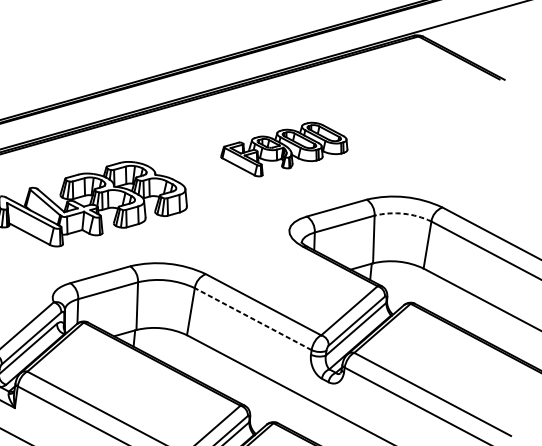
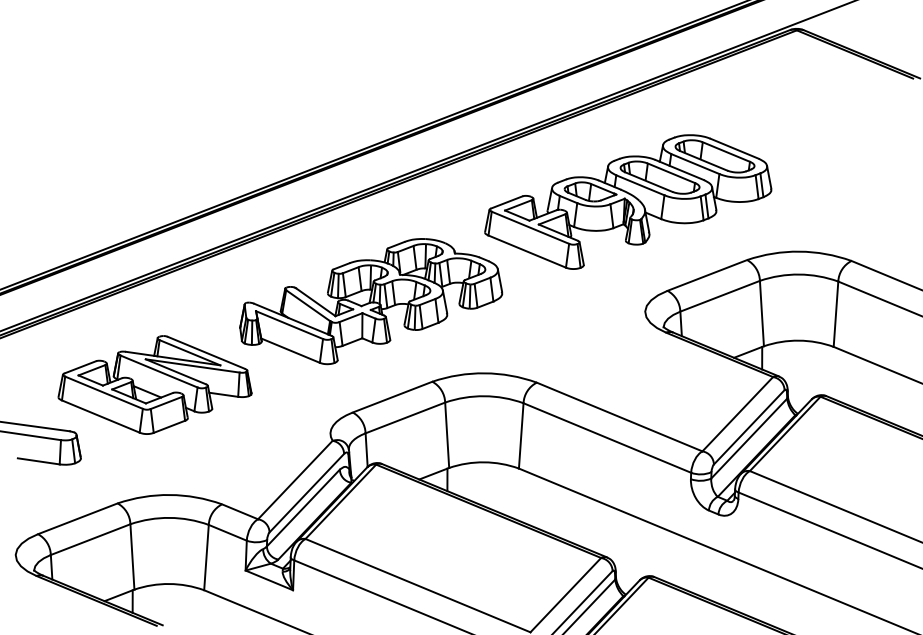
part: (284, 149) -> (628, 201), size x1.67
arc: (403, 213) -> (799, 274), dashed -> solid
line: (253, 319) -> (607, 438), dashed -> solid

